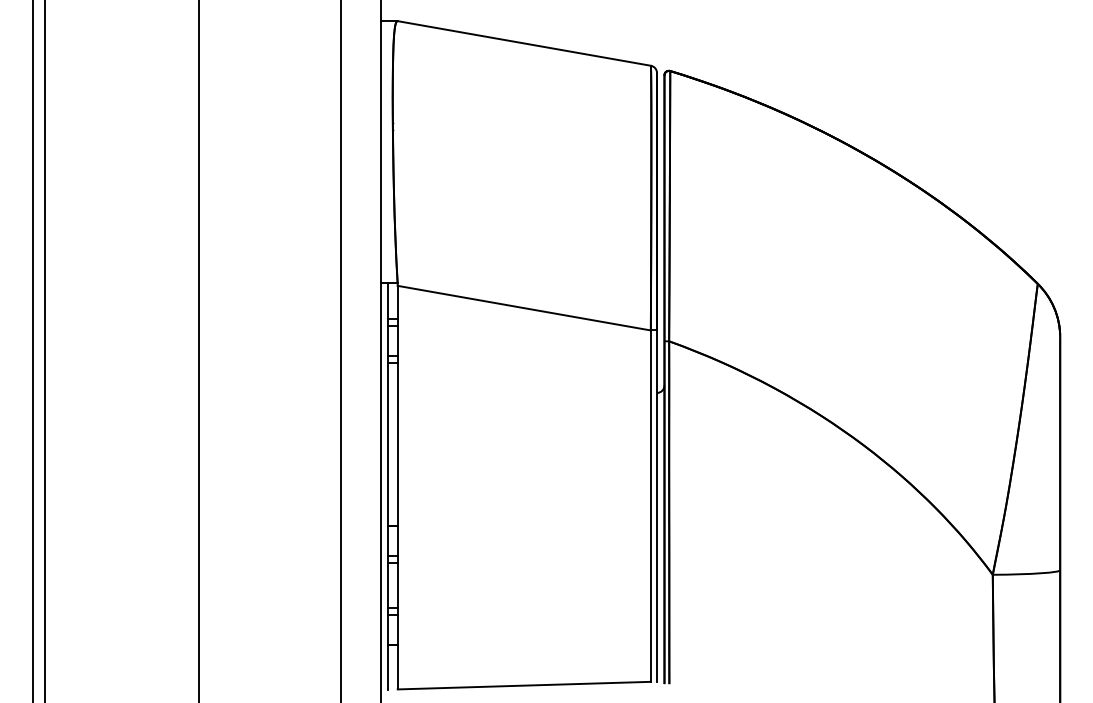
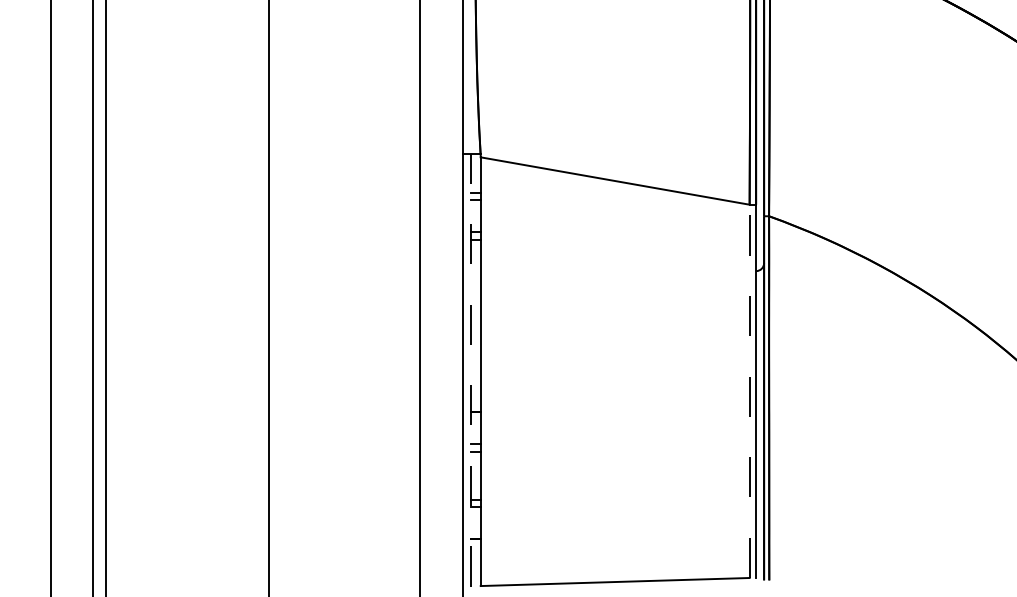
line: (388, 486) -> (470, 370), solid -> dashed
line: (650, 506) -> (749, 391), solid -> dashed

